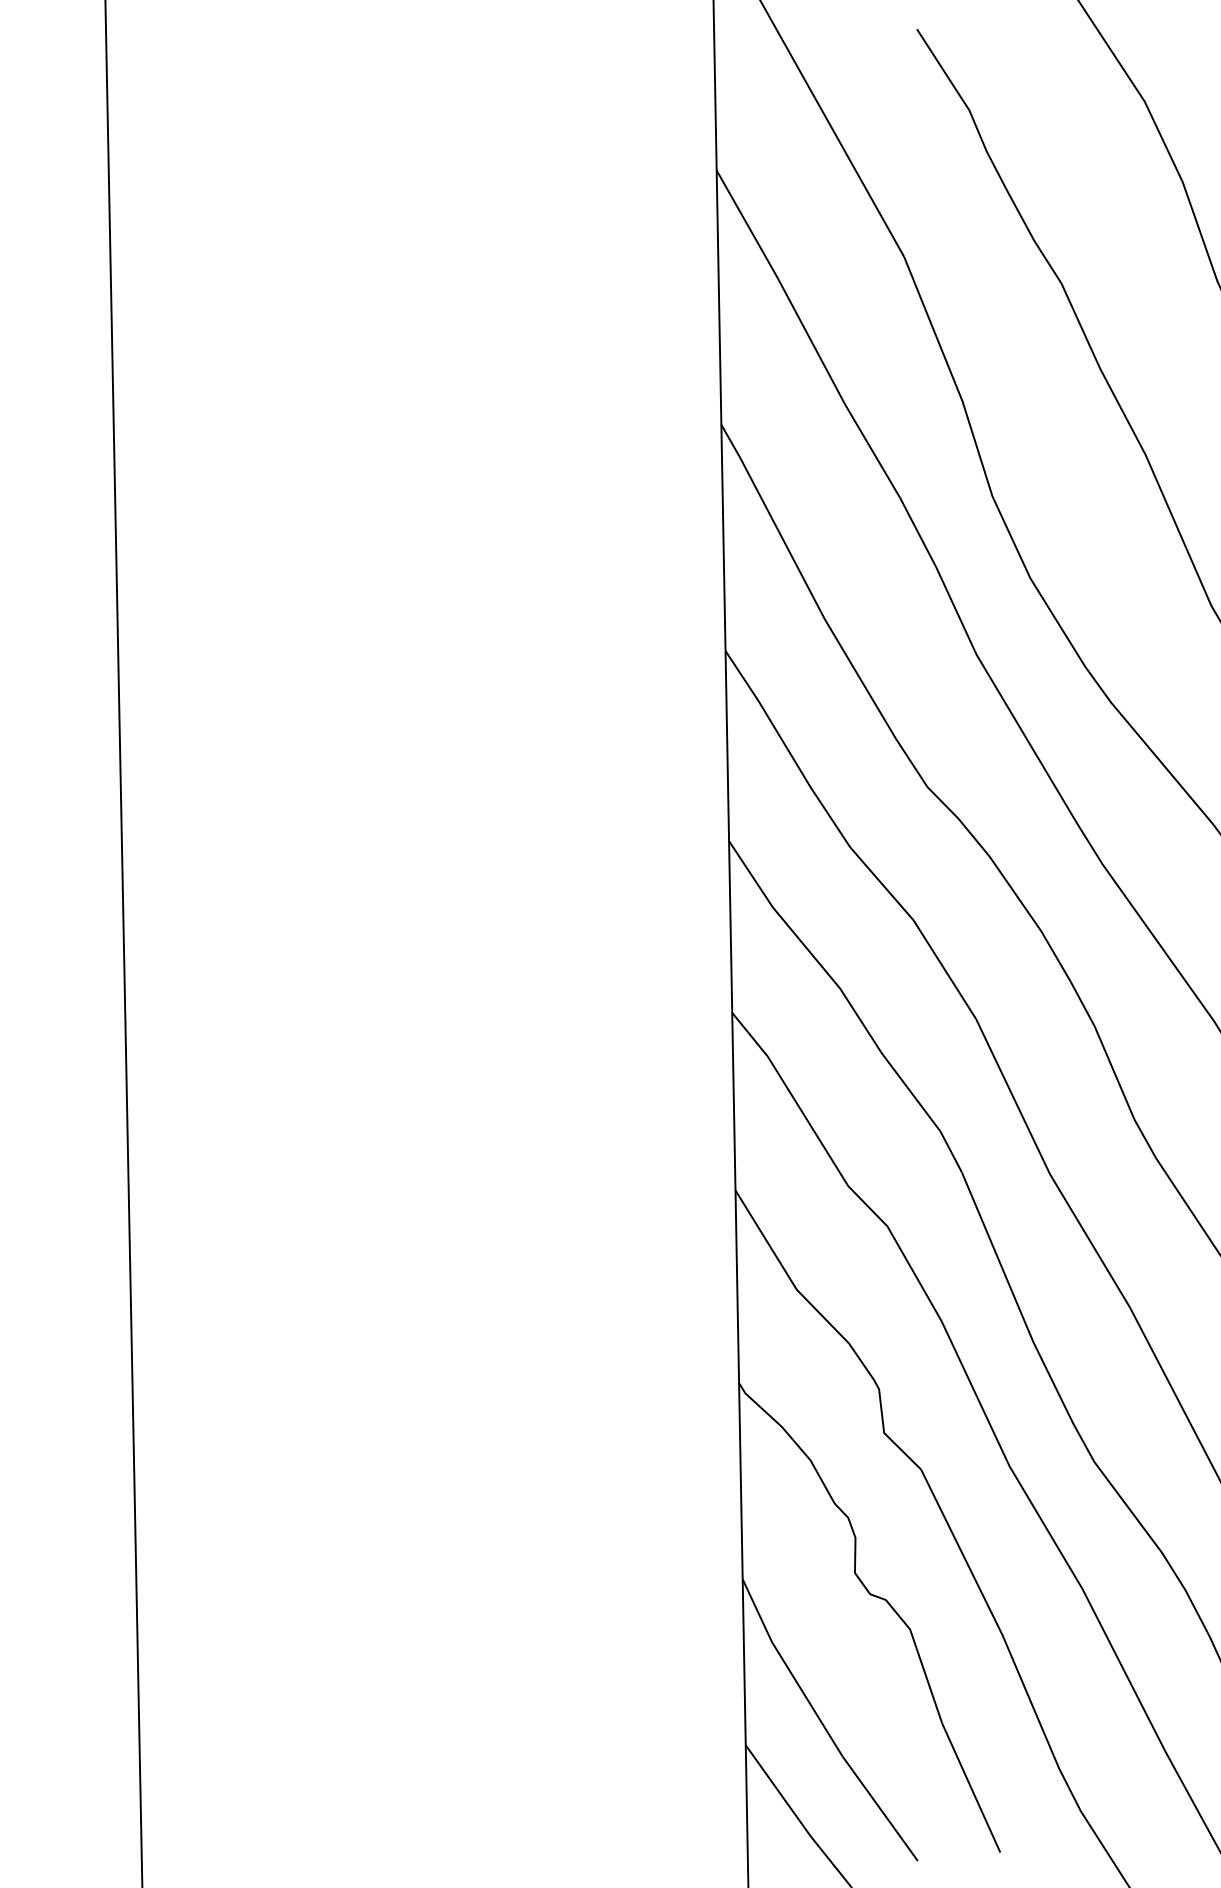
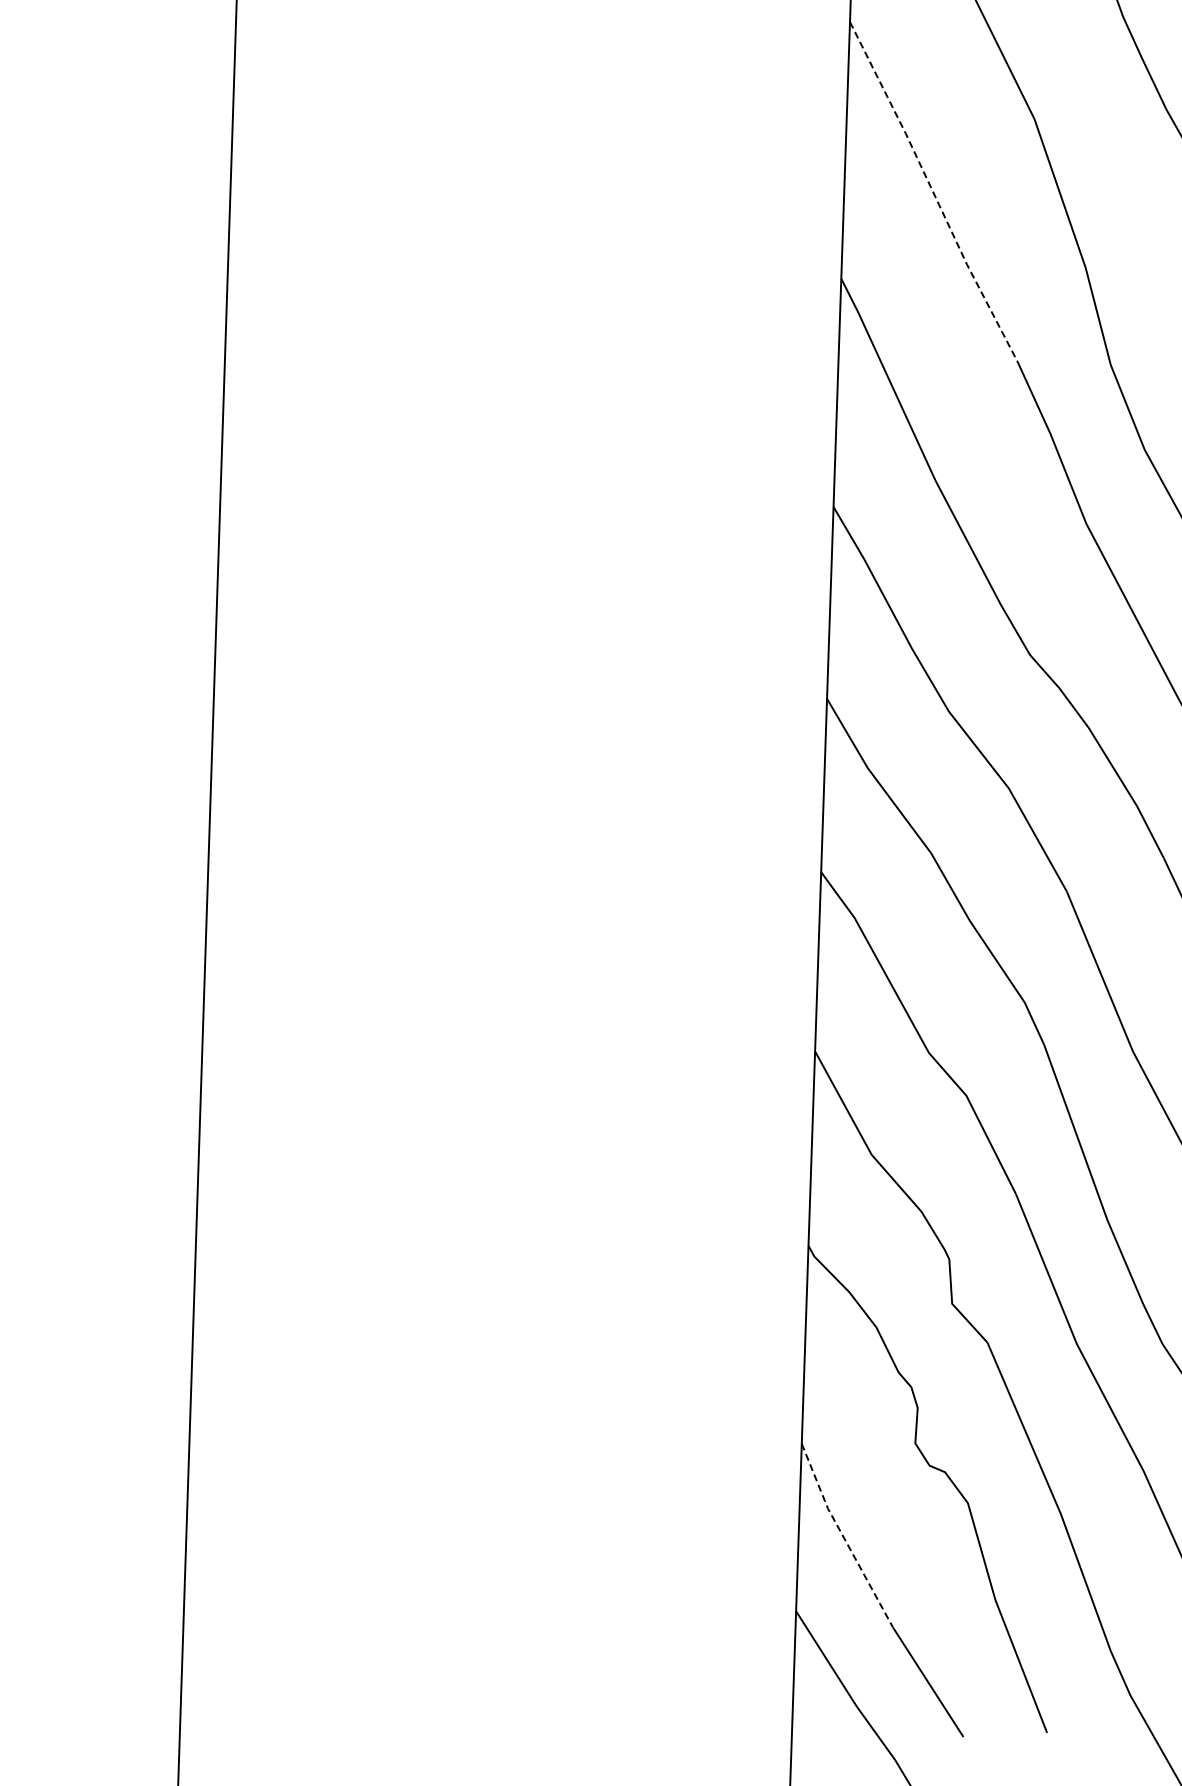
line: (808, 334) -> (933, 192), solid -> dashed
line: (788, 1669) -> (843, 1537), solid -> dashed

